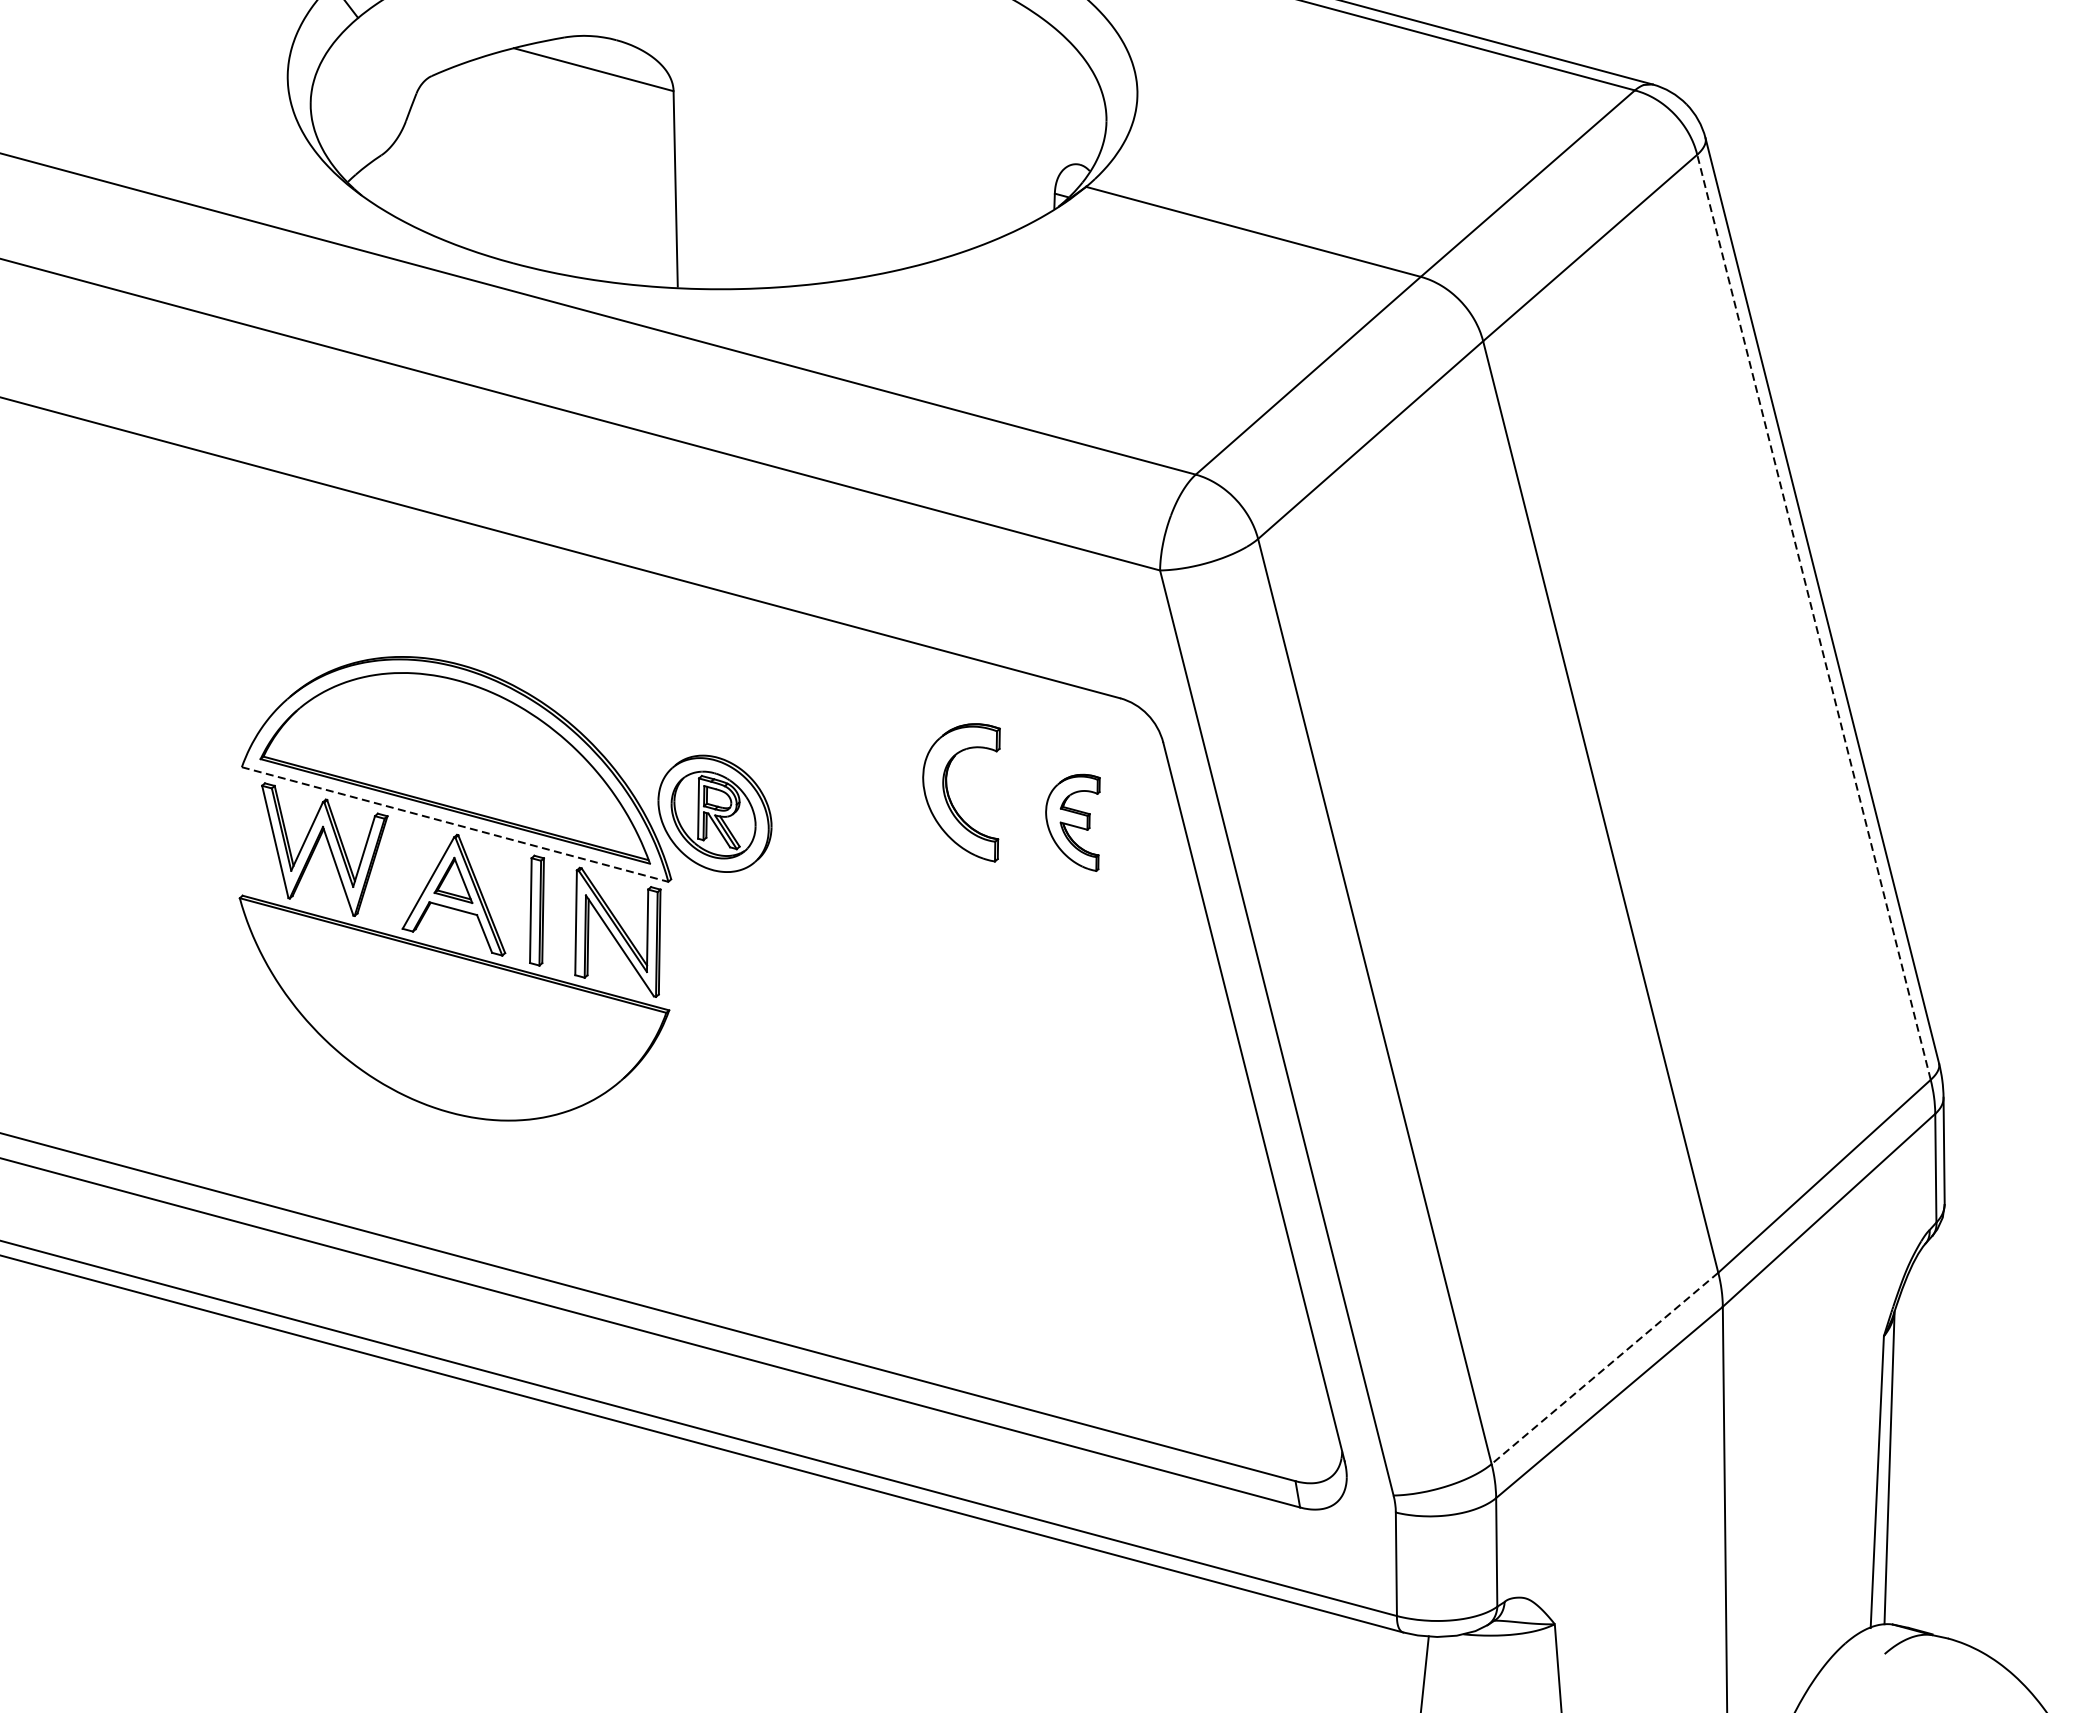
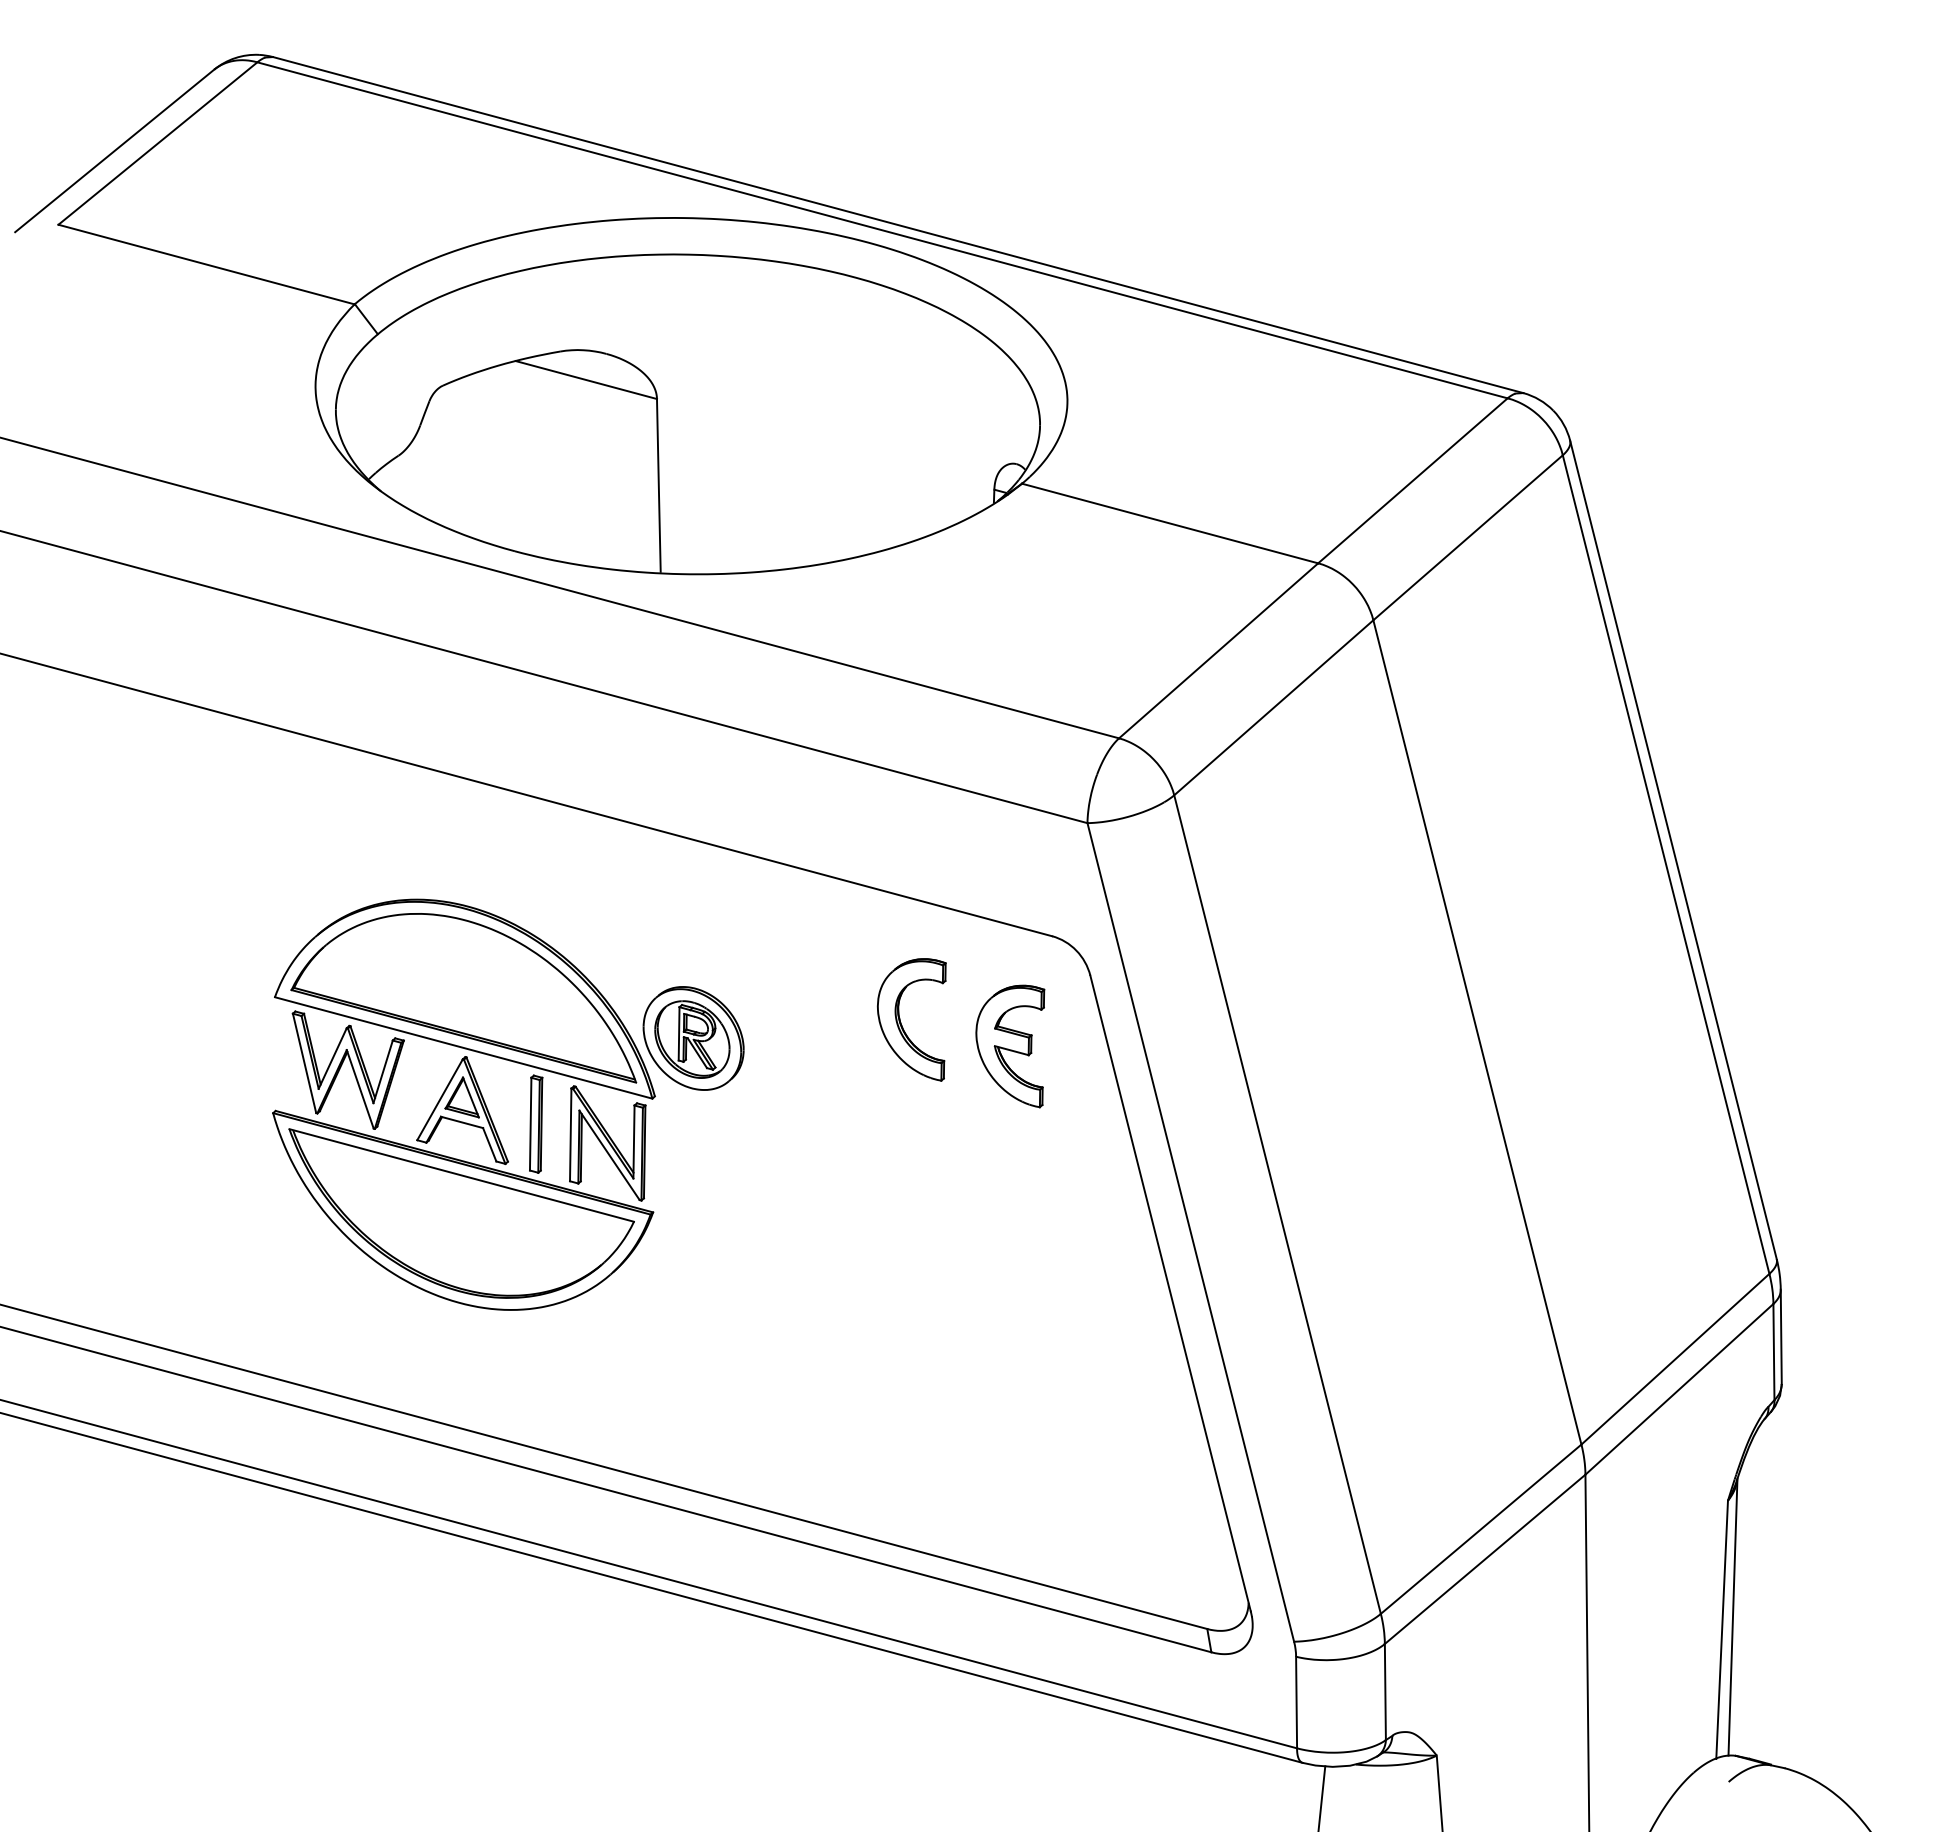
line: (1813, 617) -> (1665, 864), dashed -> solid
part: (1073, 822) -> (1010, 1046), size x1.43
line: (456, 825) -> (464, 1048), dashed -> solid
part: (452, 1011) -> (461, 1213), added
line: (1604, 1368) -> (1480, 1529), dashed -> solid

